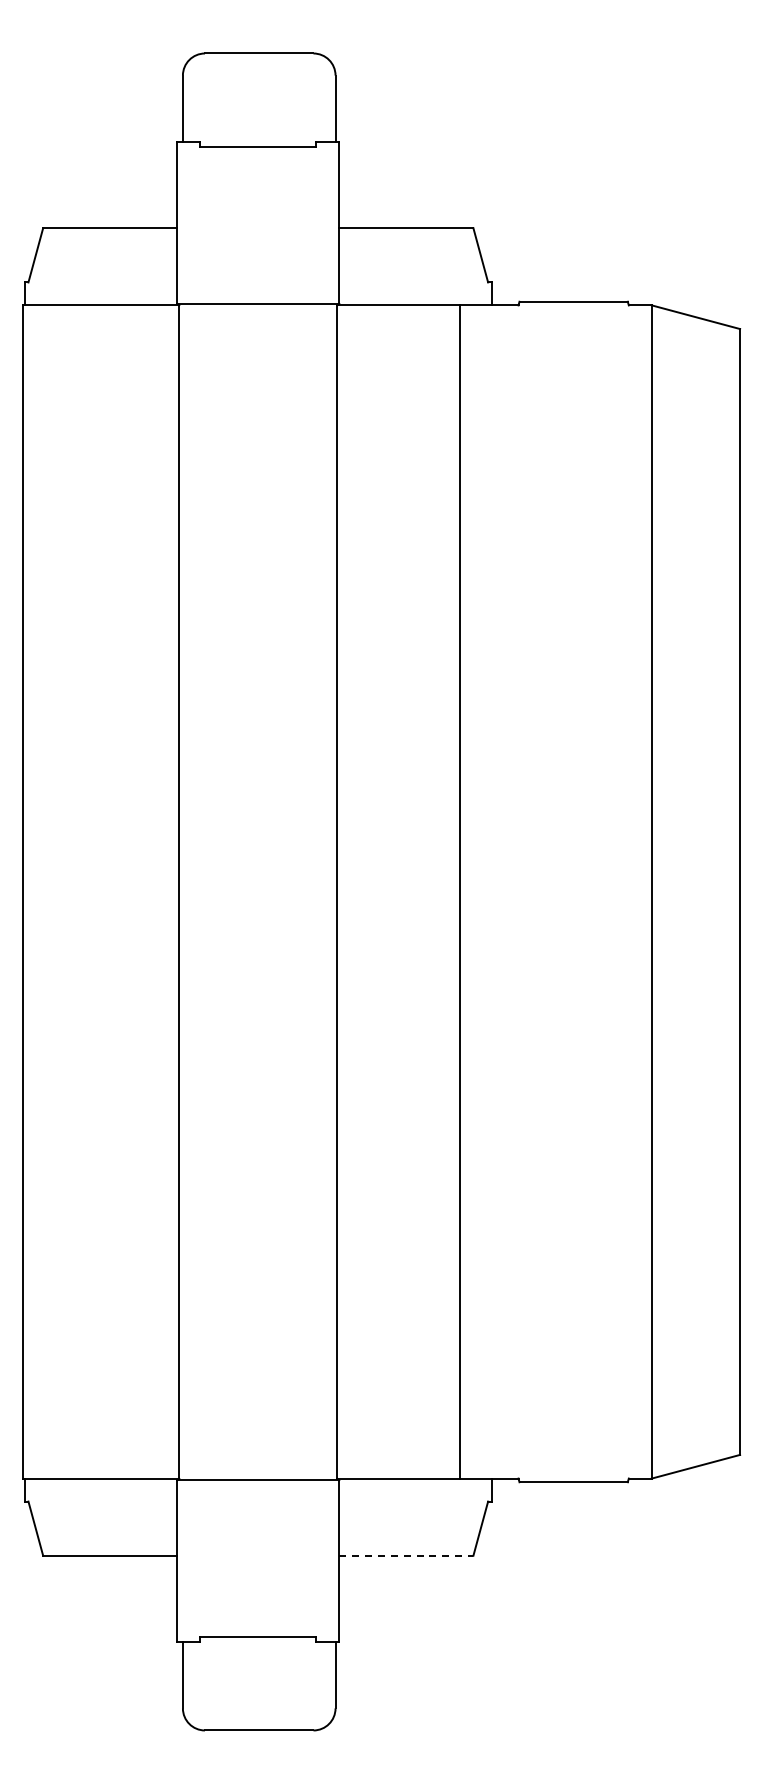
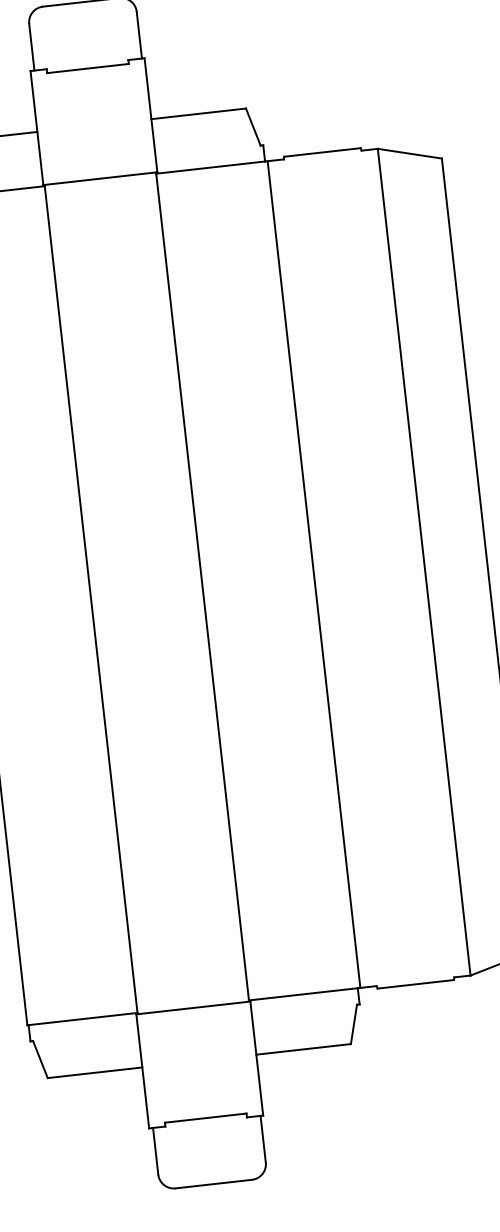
line: (460, 891) -> (313, 574), moved
line: (406, 1555) -> (303, 1049), dashed -> solid

